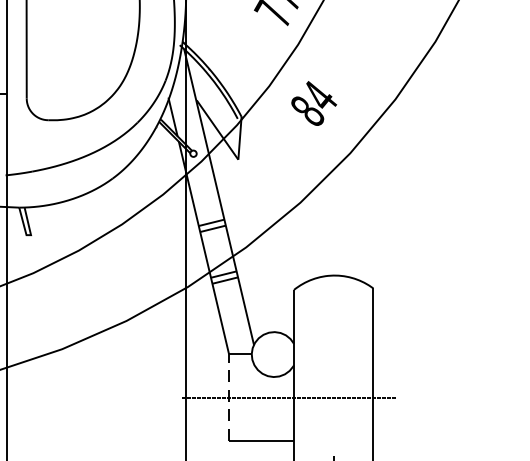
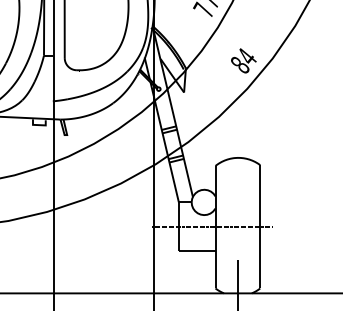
text: (313, 102) -> (243, 60), moved
line: (228, 397) -> (178, 226), dashed -> solid

